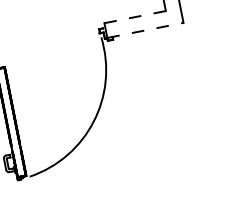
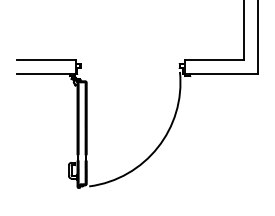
line: (136, 16) -> (215, 59), dashed -> solid
line: (146, 30) -> (222, 73), dashed -> solid

